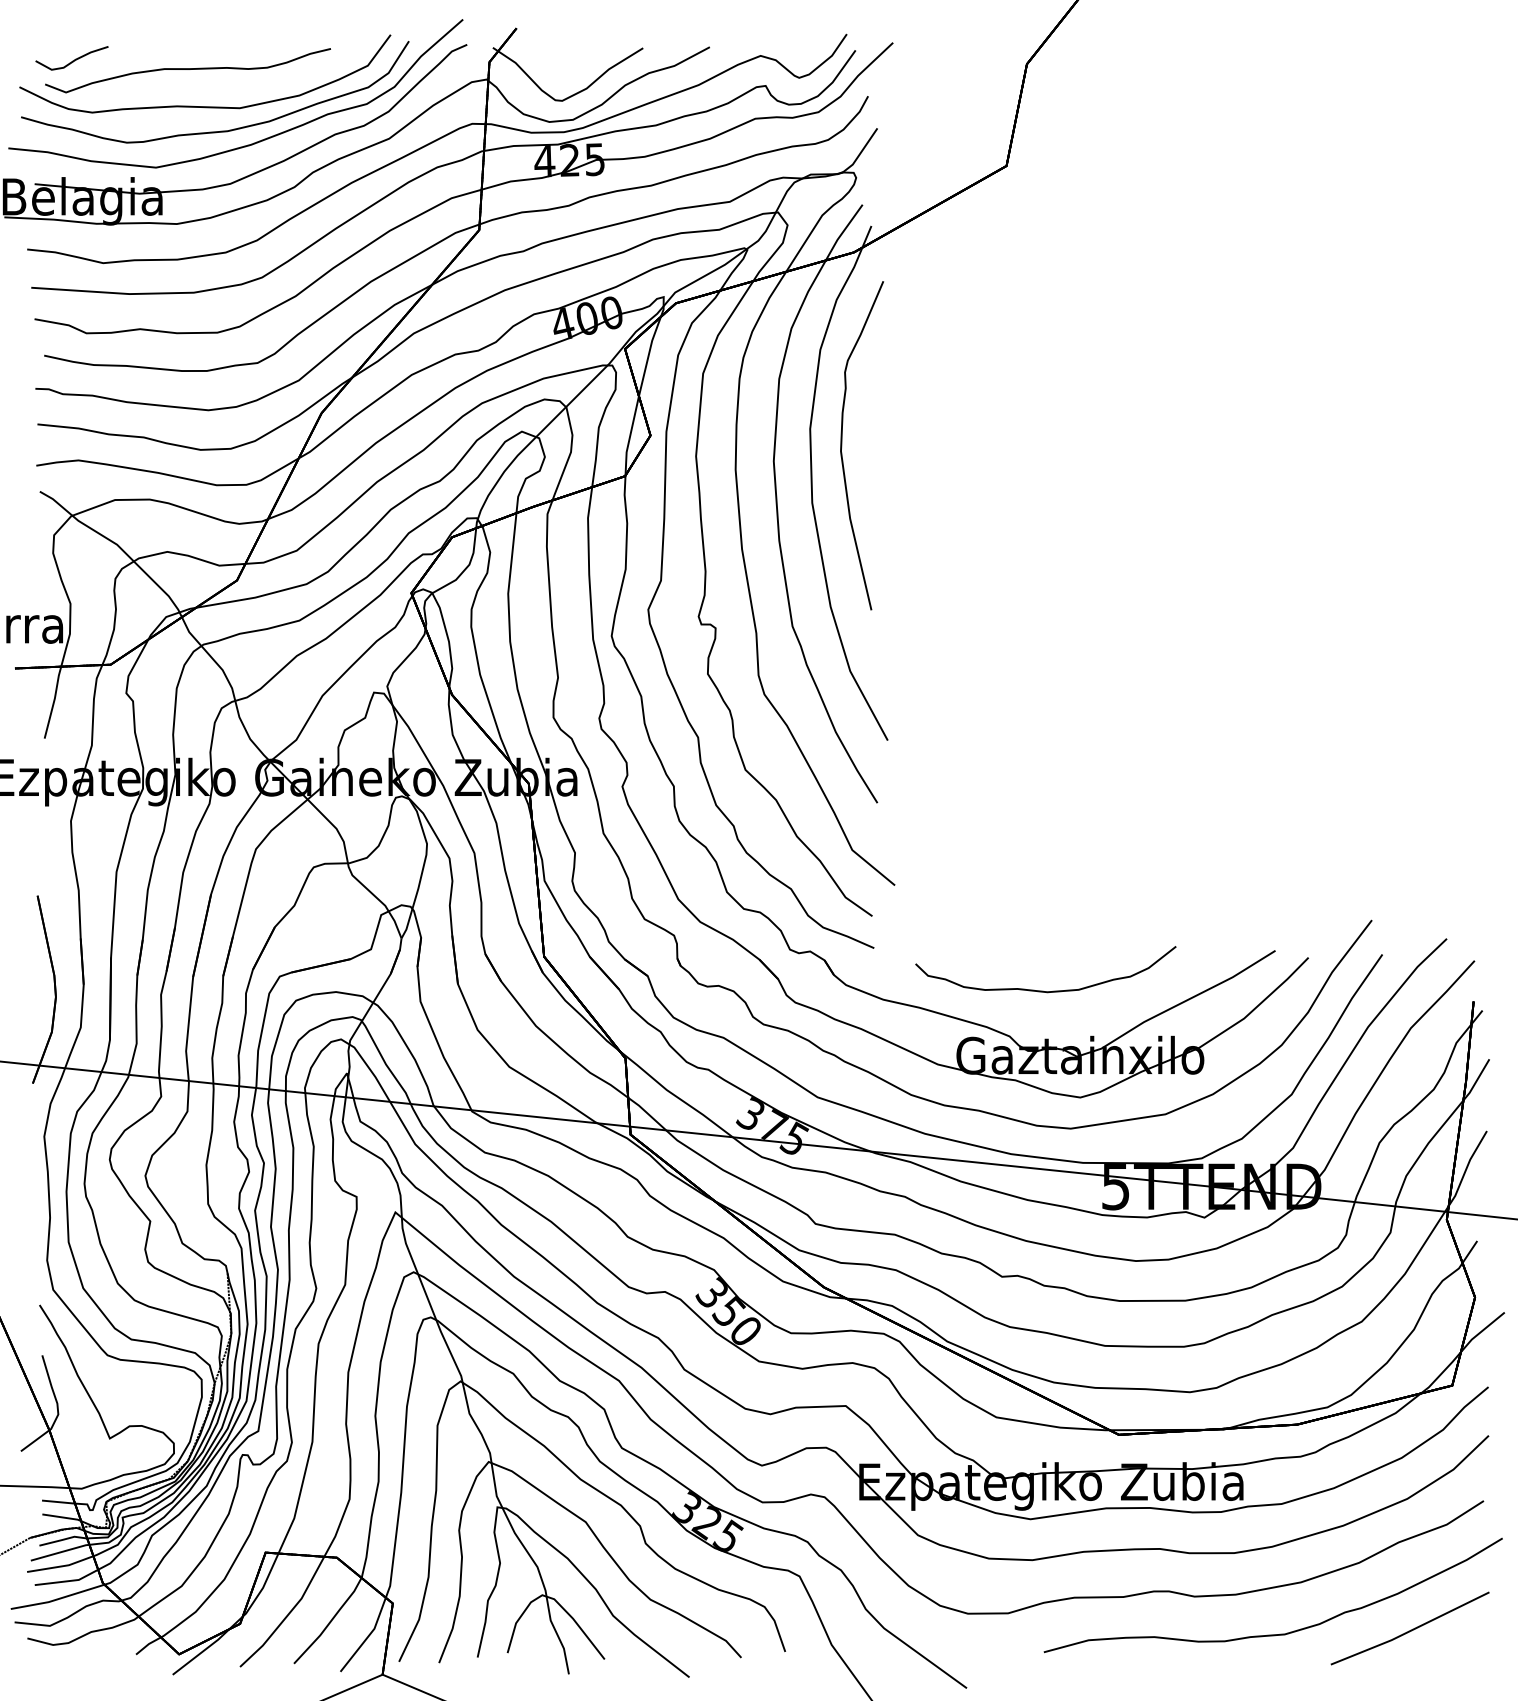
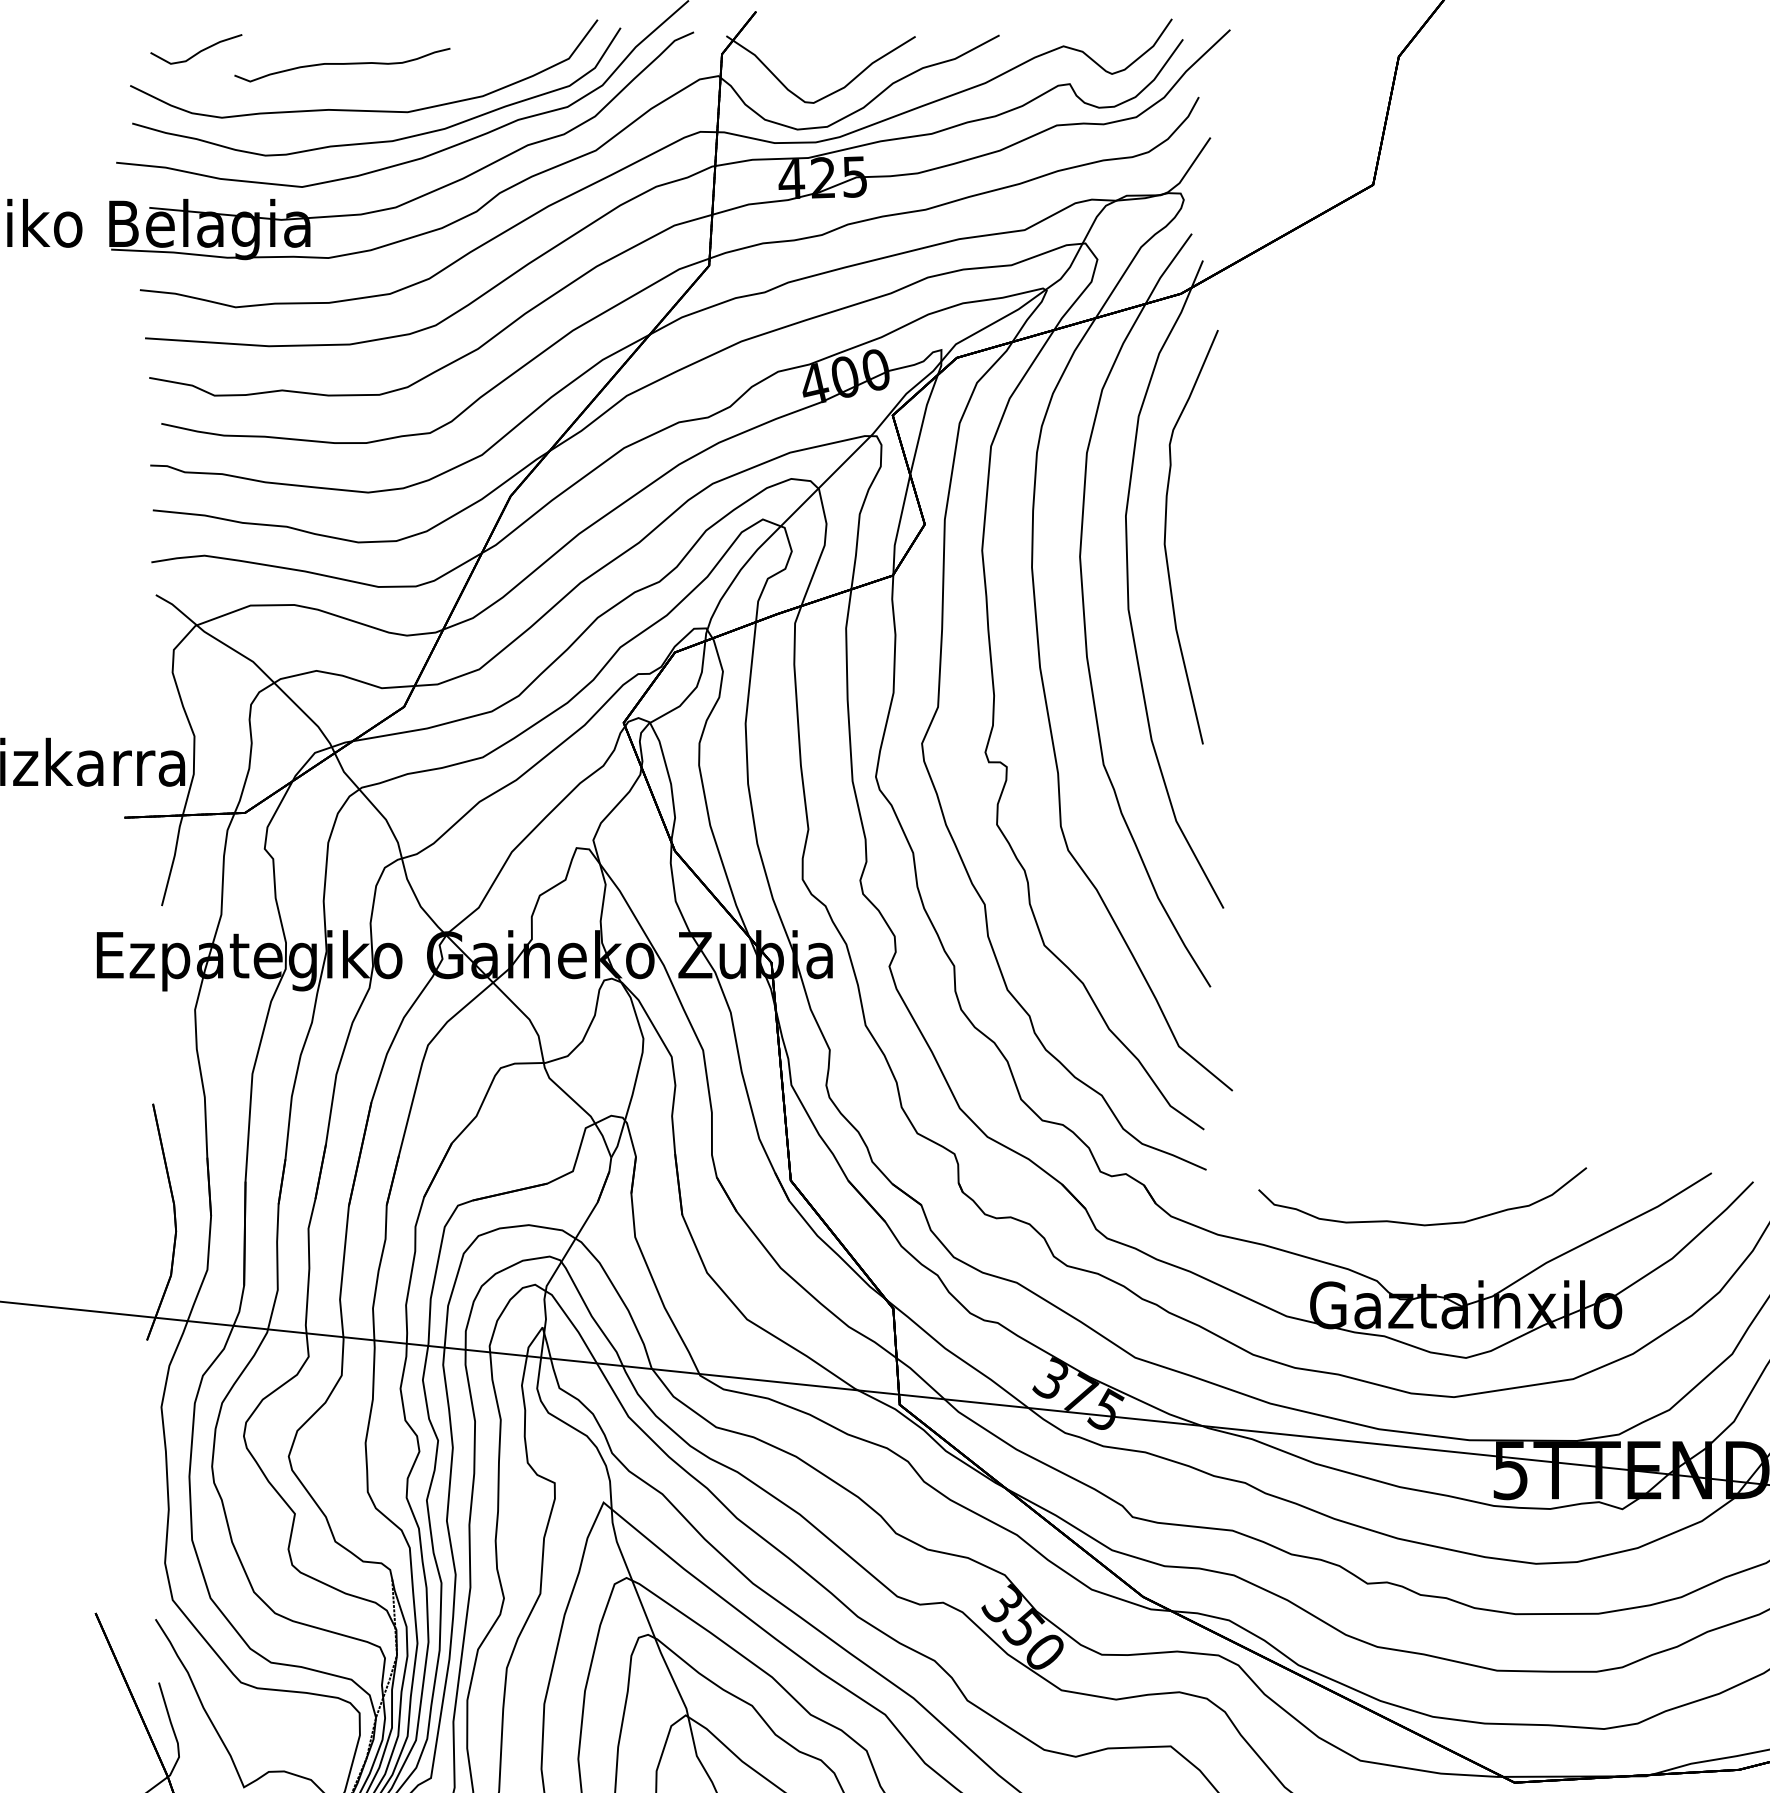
part: (187, 70) -> (341, 64), size x0.6

